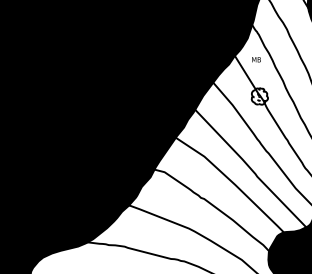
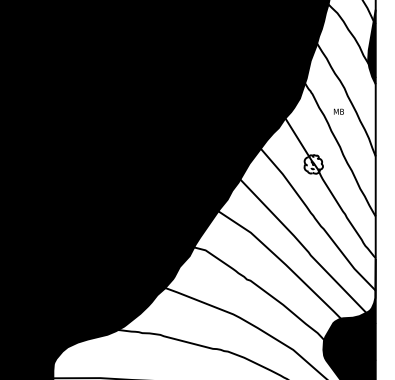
text: (256, 59) -> (338, 111), moved

